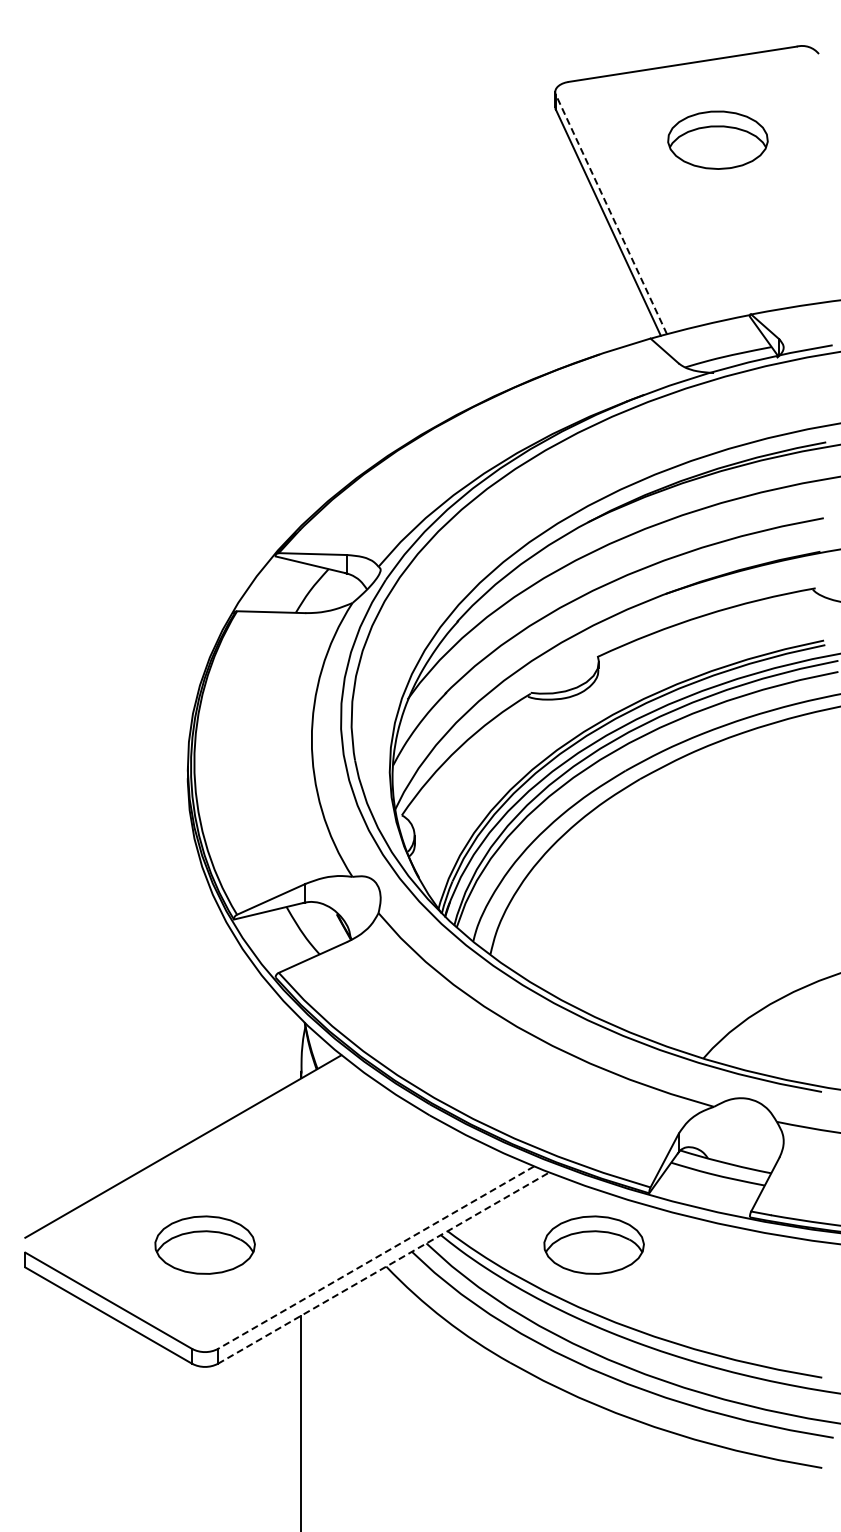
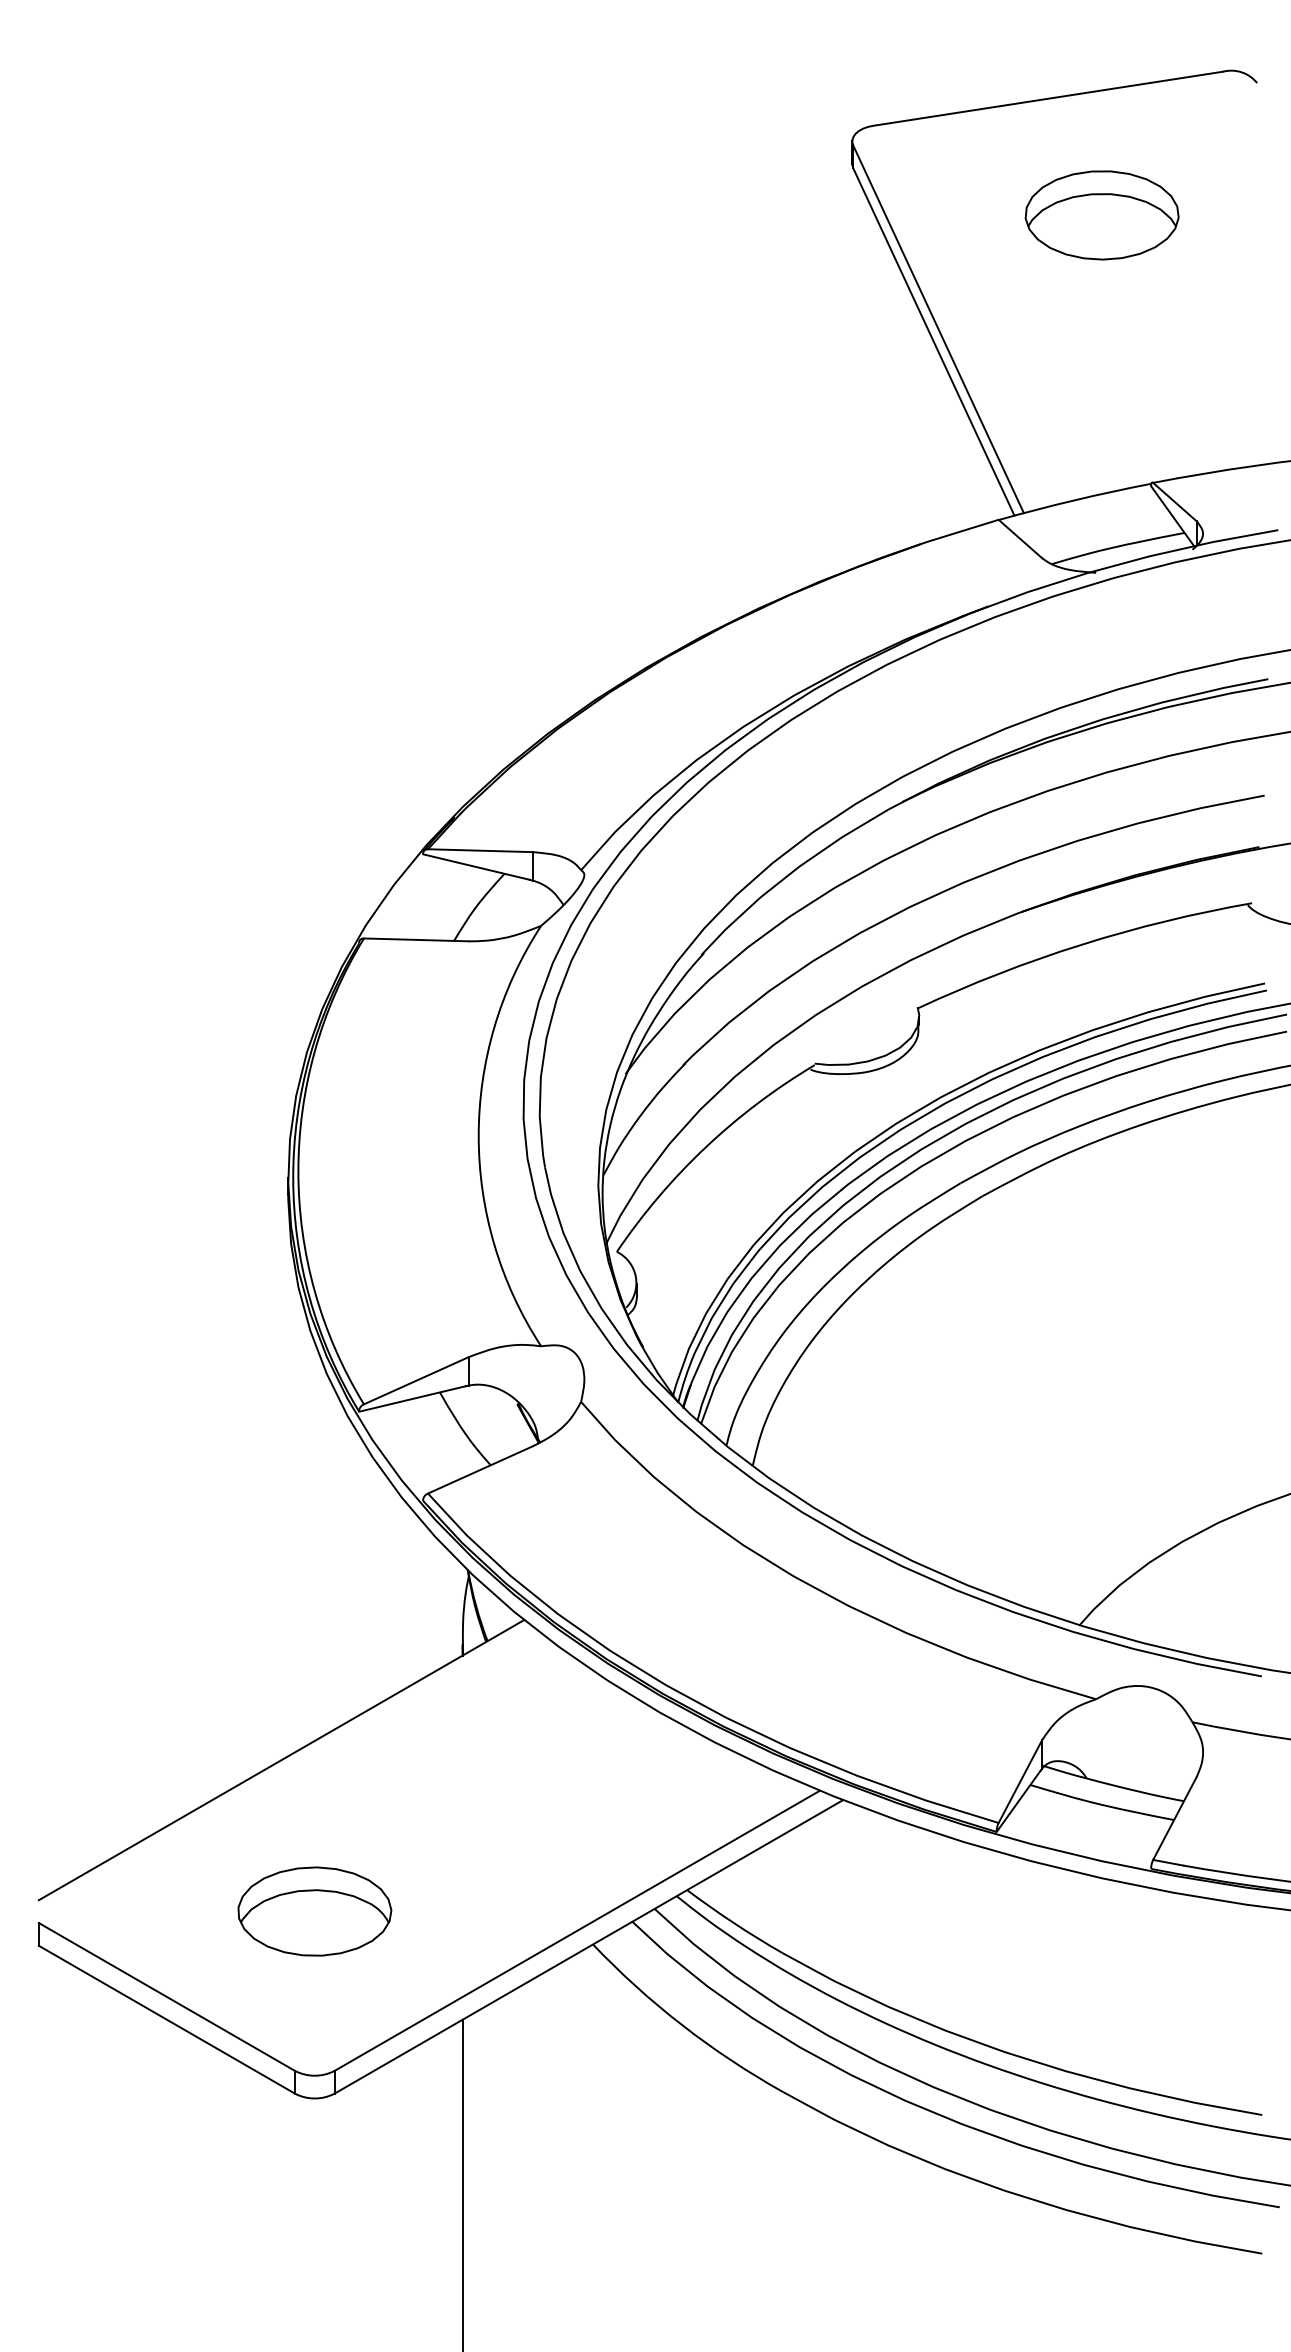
line: (611, 214) -> (938, 329), dashed -> solid
part: (593, 1244) -> (911, 1910), removed
line: (376, 1257) -> (577, 1930), dashed -> solid
line: (384, 1267) -> (590, 1945), dashed -> solid

